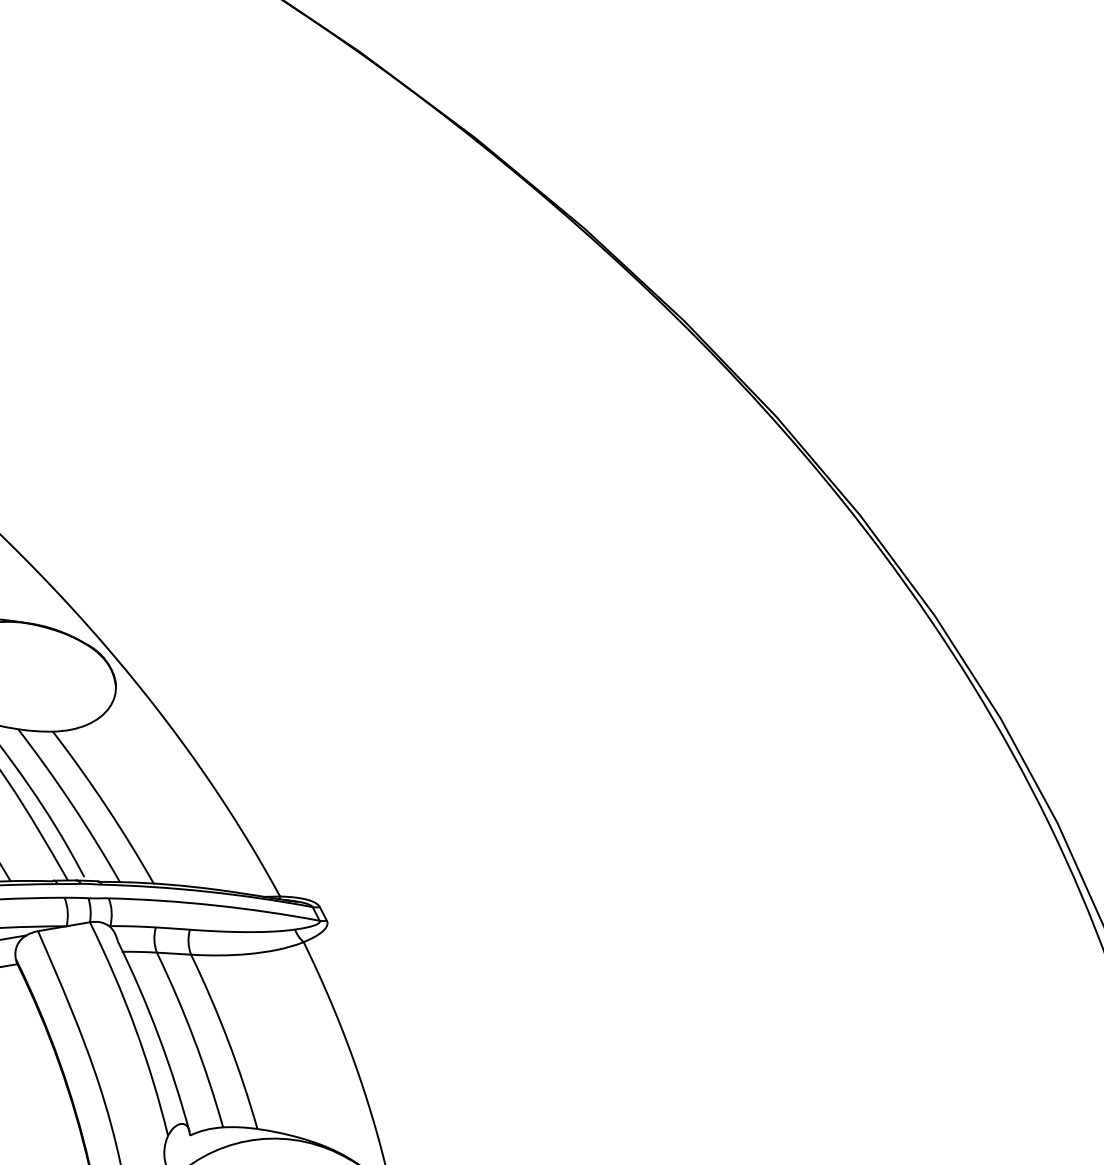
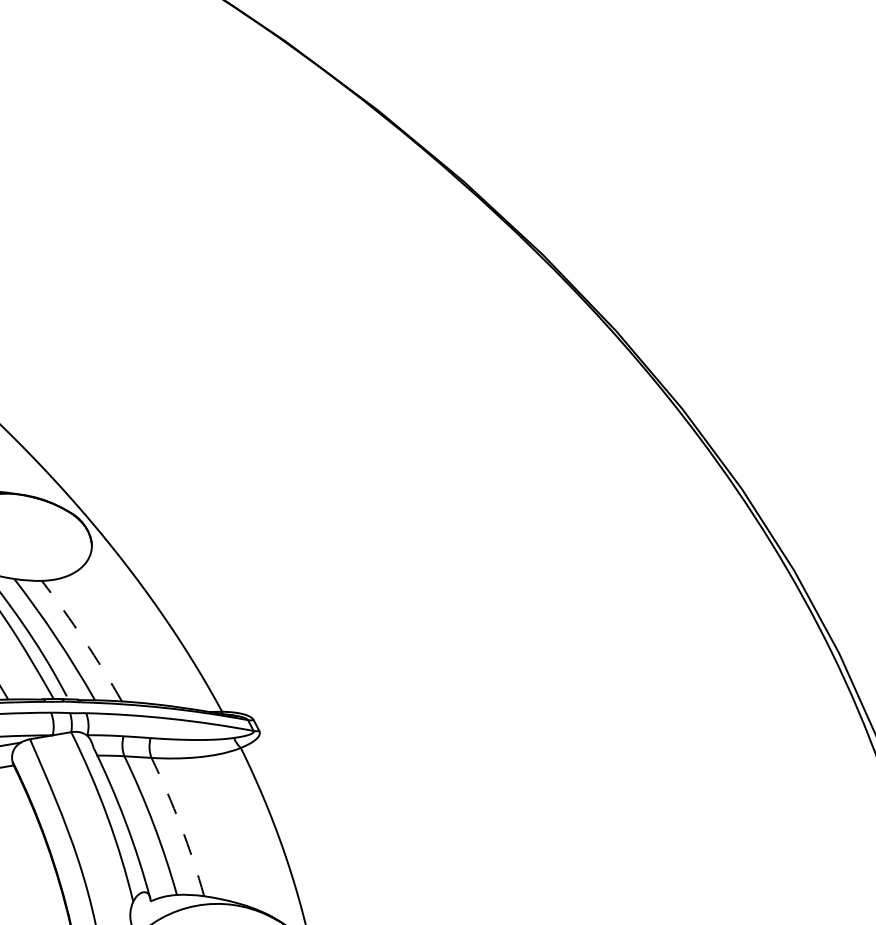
arc: (106, 806) -> (84, 640), solid -> dashed
arc: (228, 1040) -> (181, 826), solid -> dashed

